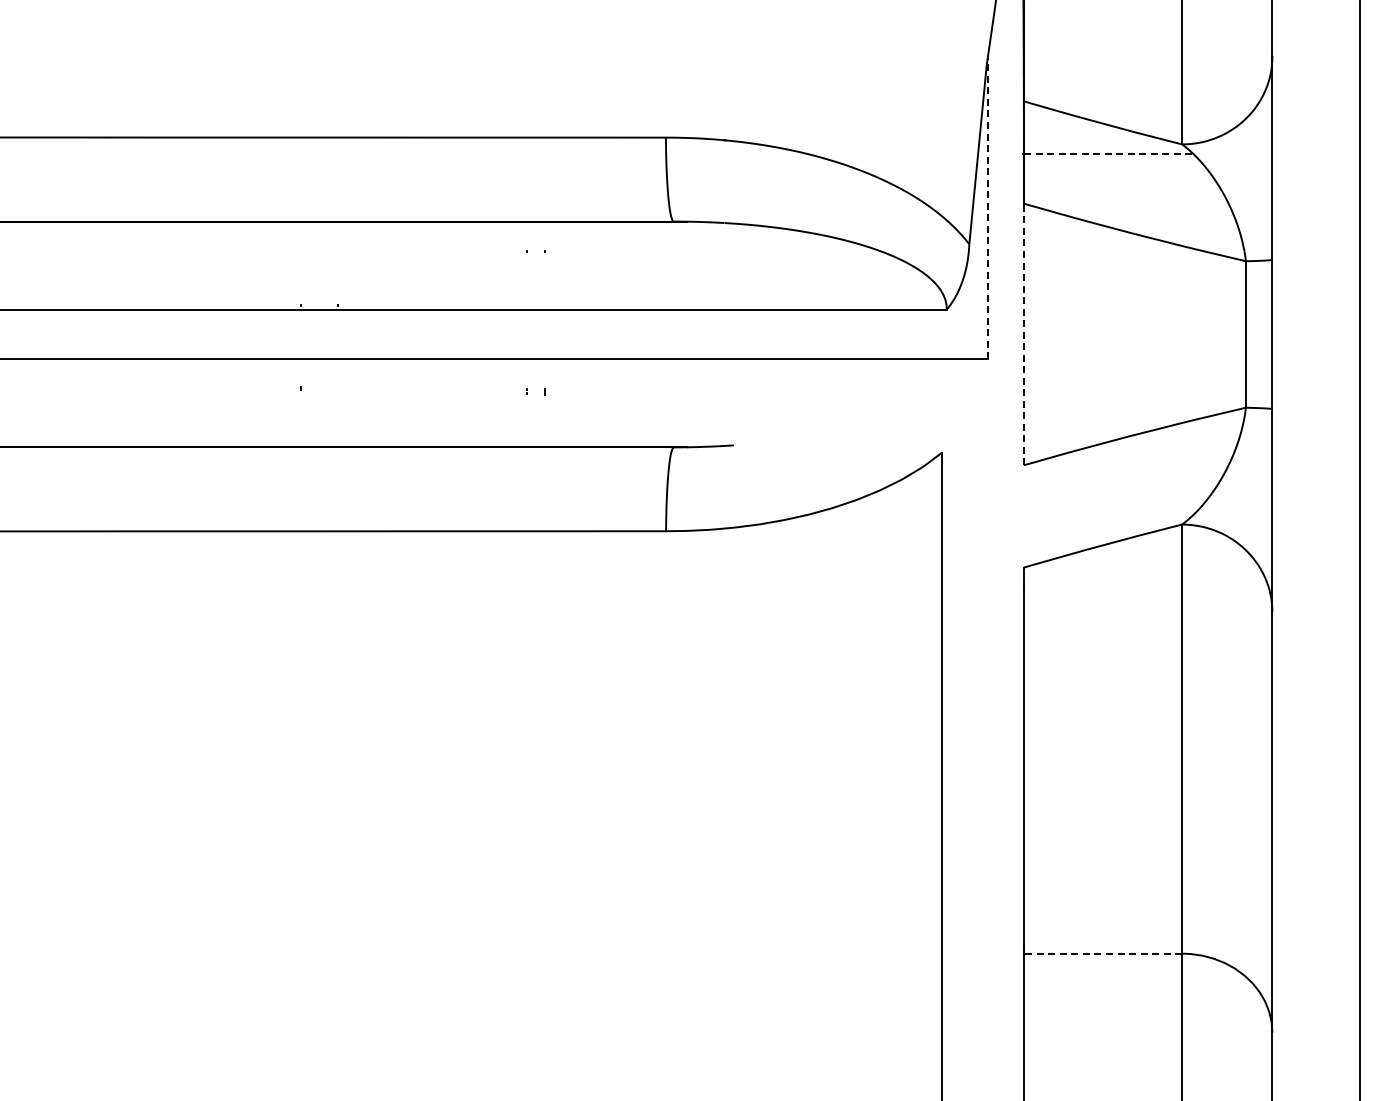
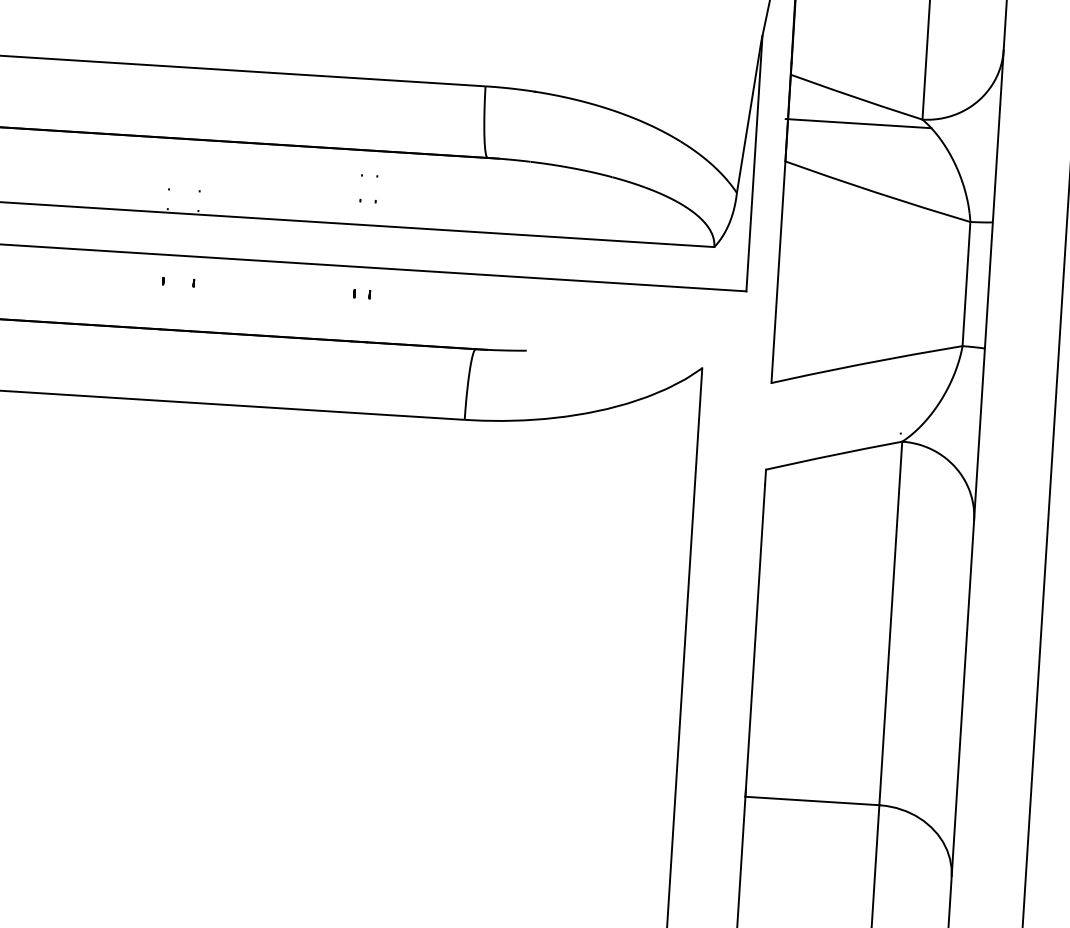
line: (1108, 153) -> (859, 123), dashed -> solid
line: (987, 208) -> (754, 163), dashed -> solid
line: (1024, 334) -> (778, 272), dashed -> solid
line: (1102, 953) -> (811, 800), dashed -> solid

